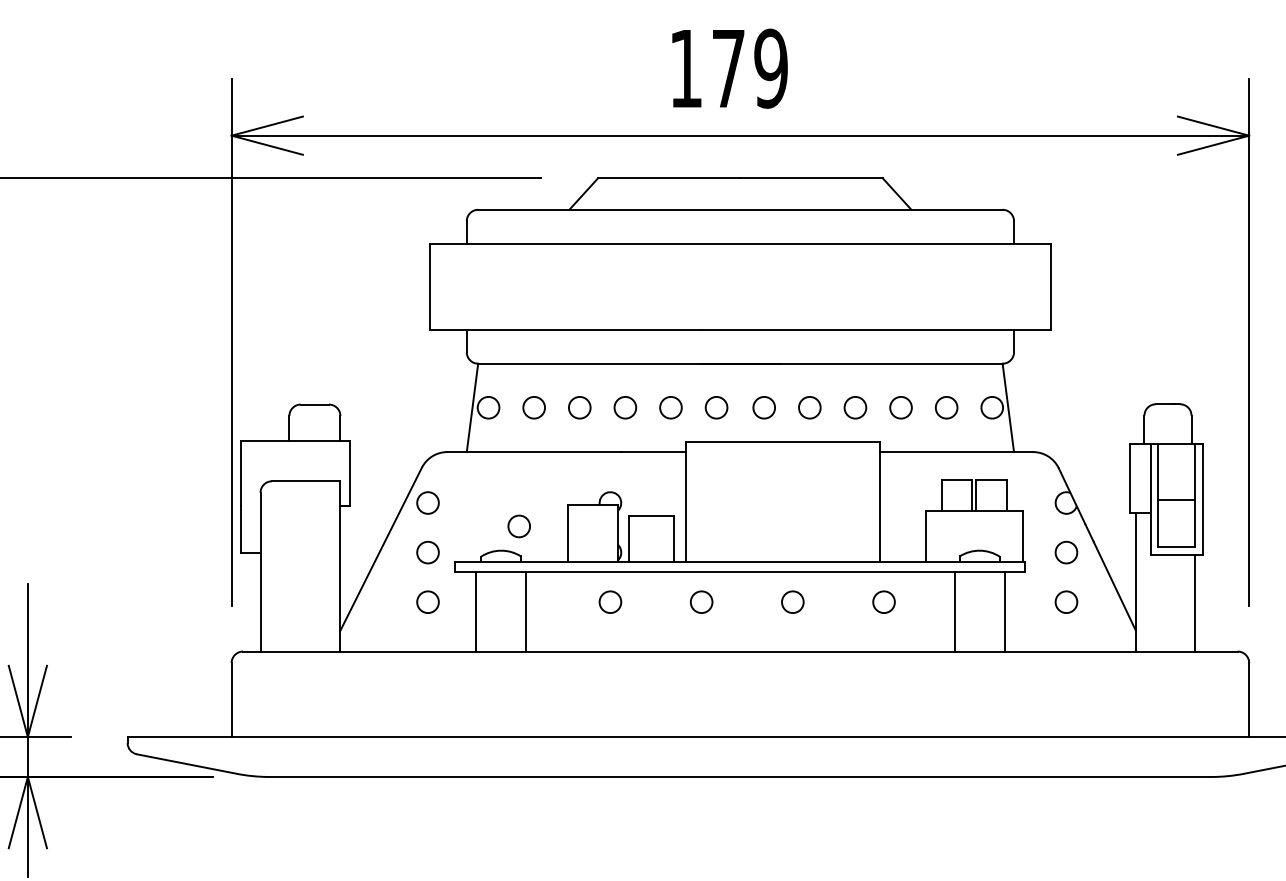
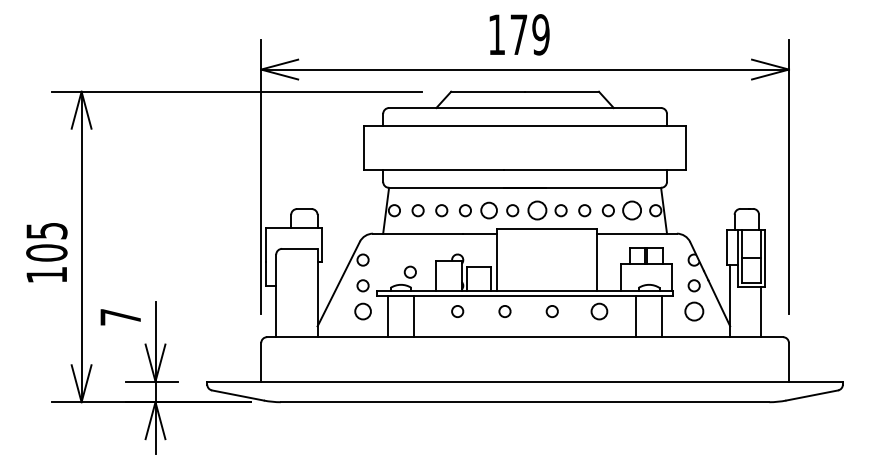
circle: (669, 407) -> (488, 210), size x1.4
circle: (764, 407) -> (537, 210), size x1.6
circle: (945, 407) -> (631, 210), size x1.6
circle: (426, 602) -> (362, 311), size x1.4
circle: (883, 602) -> (599, 311), size x1.4
circle: (1065, 602) -> (693, 311), size x1.6

